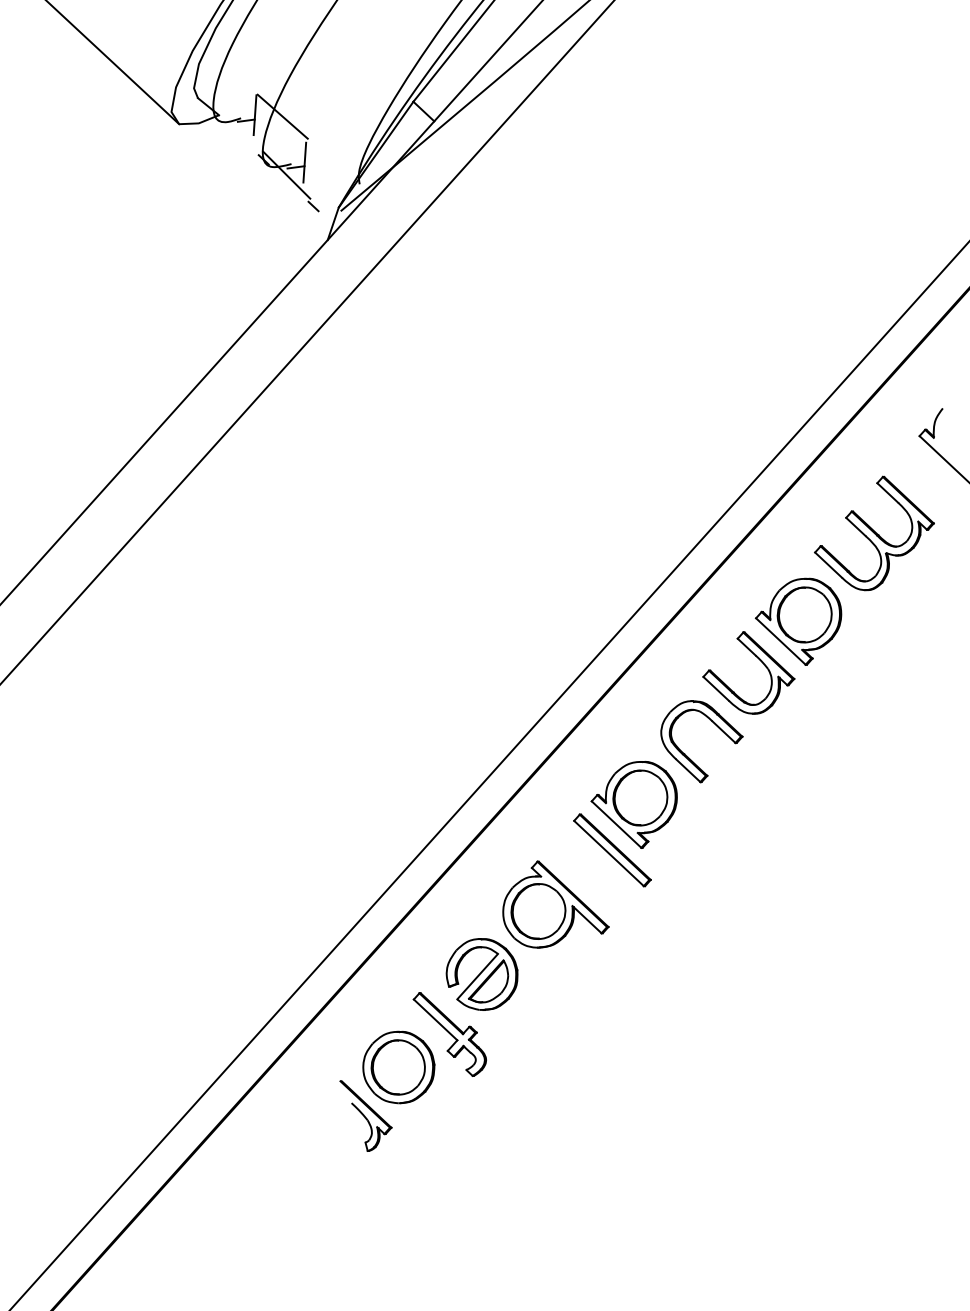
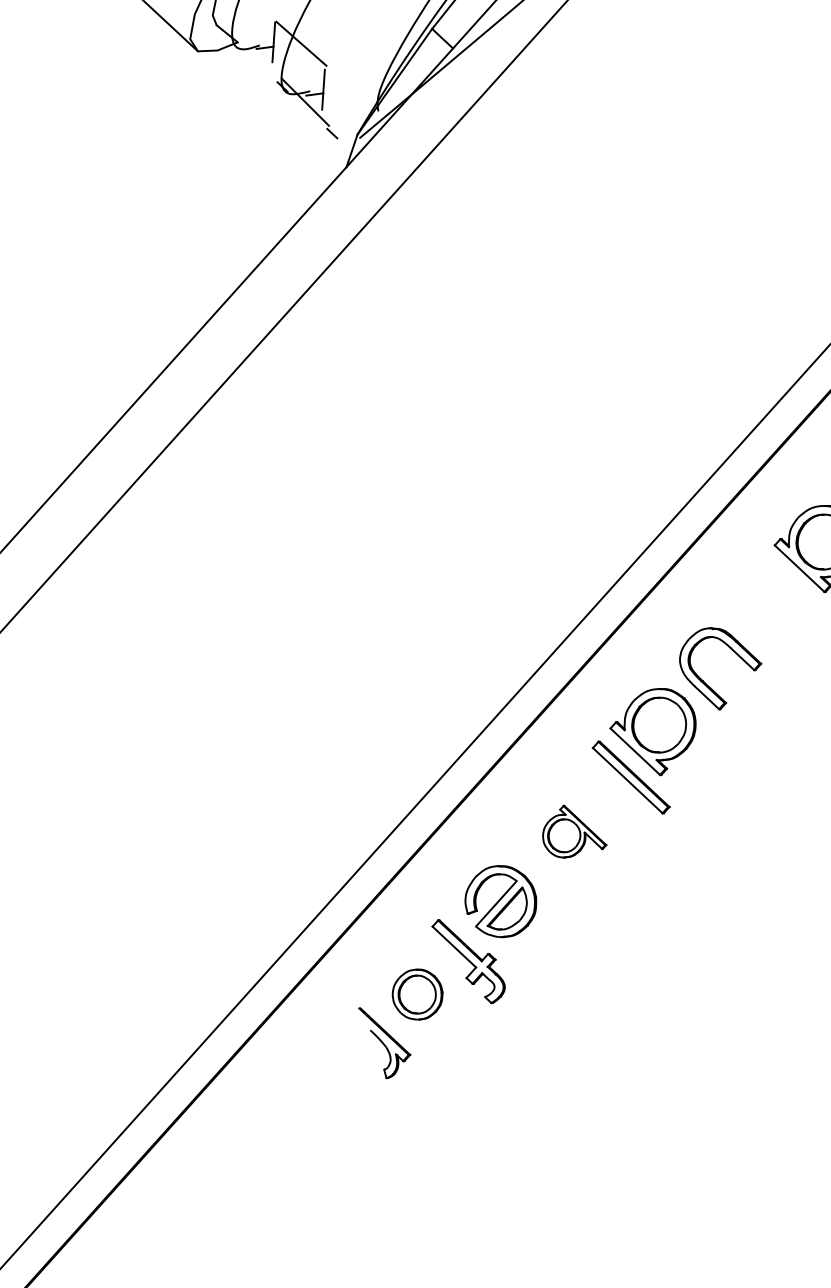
part: (759, 660) -> (778, 587), removed
part: (555, 904) -> (574, 831), size x0.6
part: (398, 1067) -> (417, 994), size x0.7

